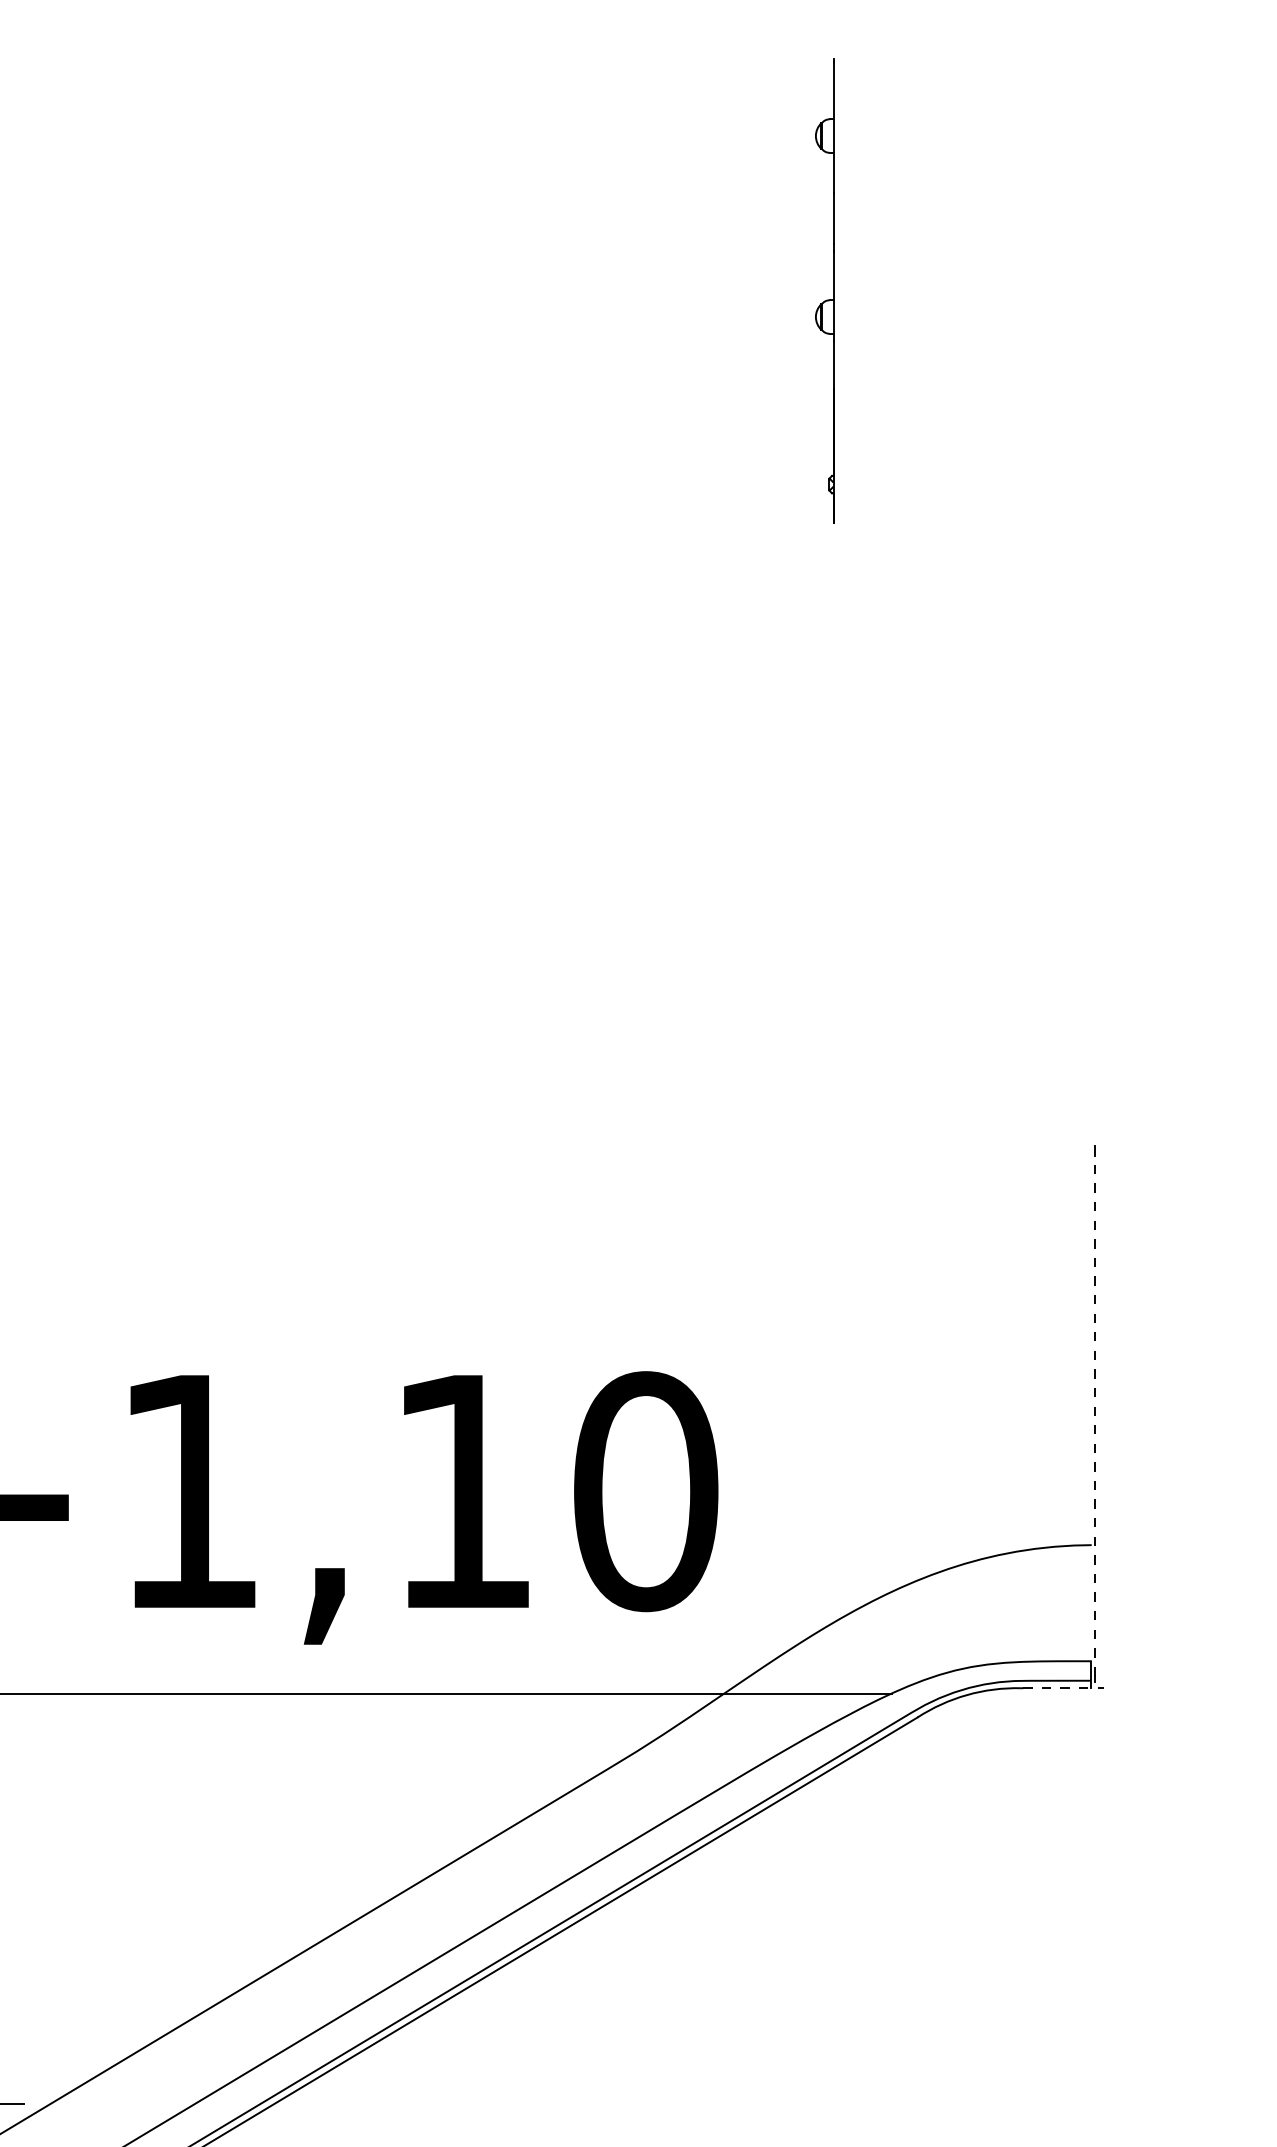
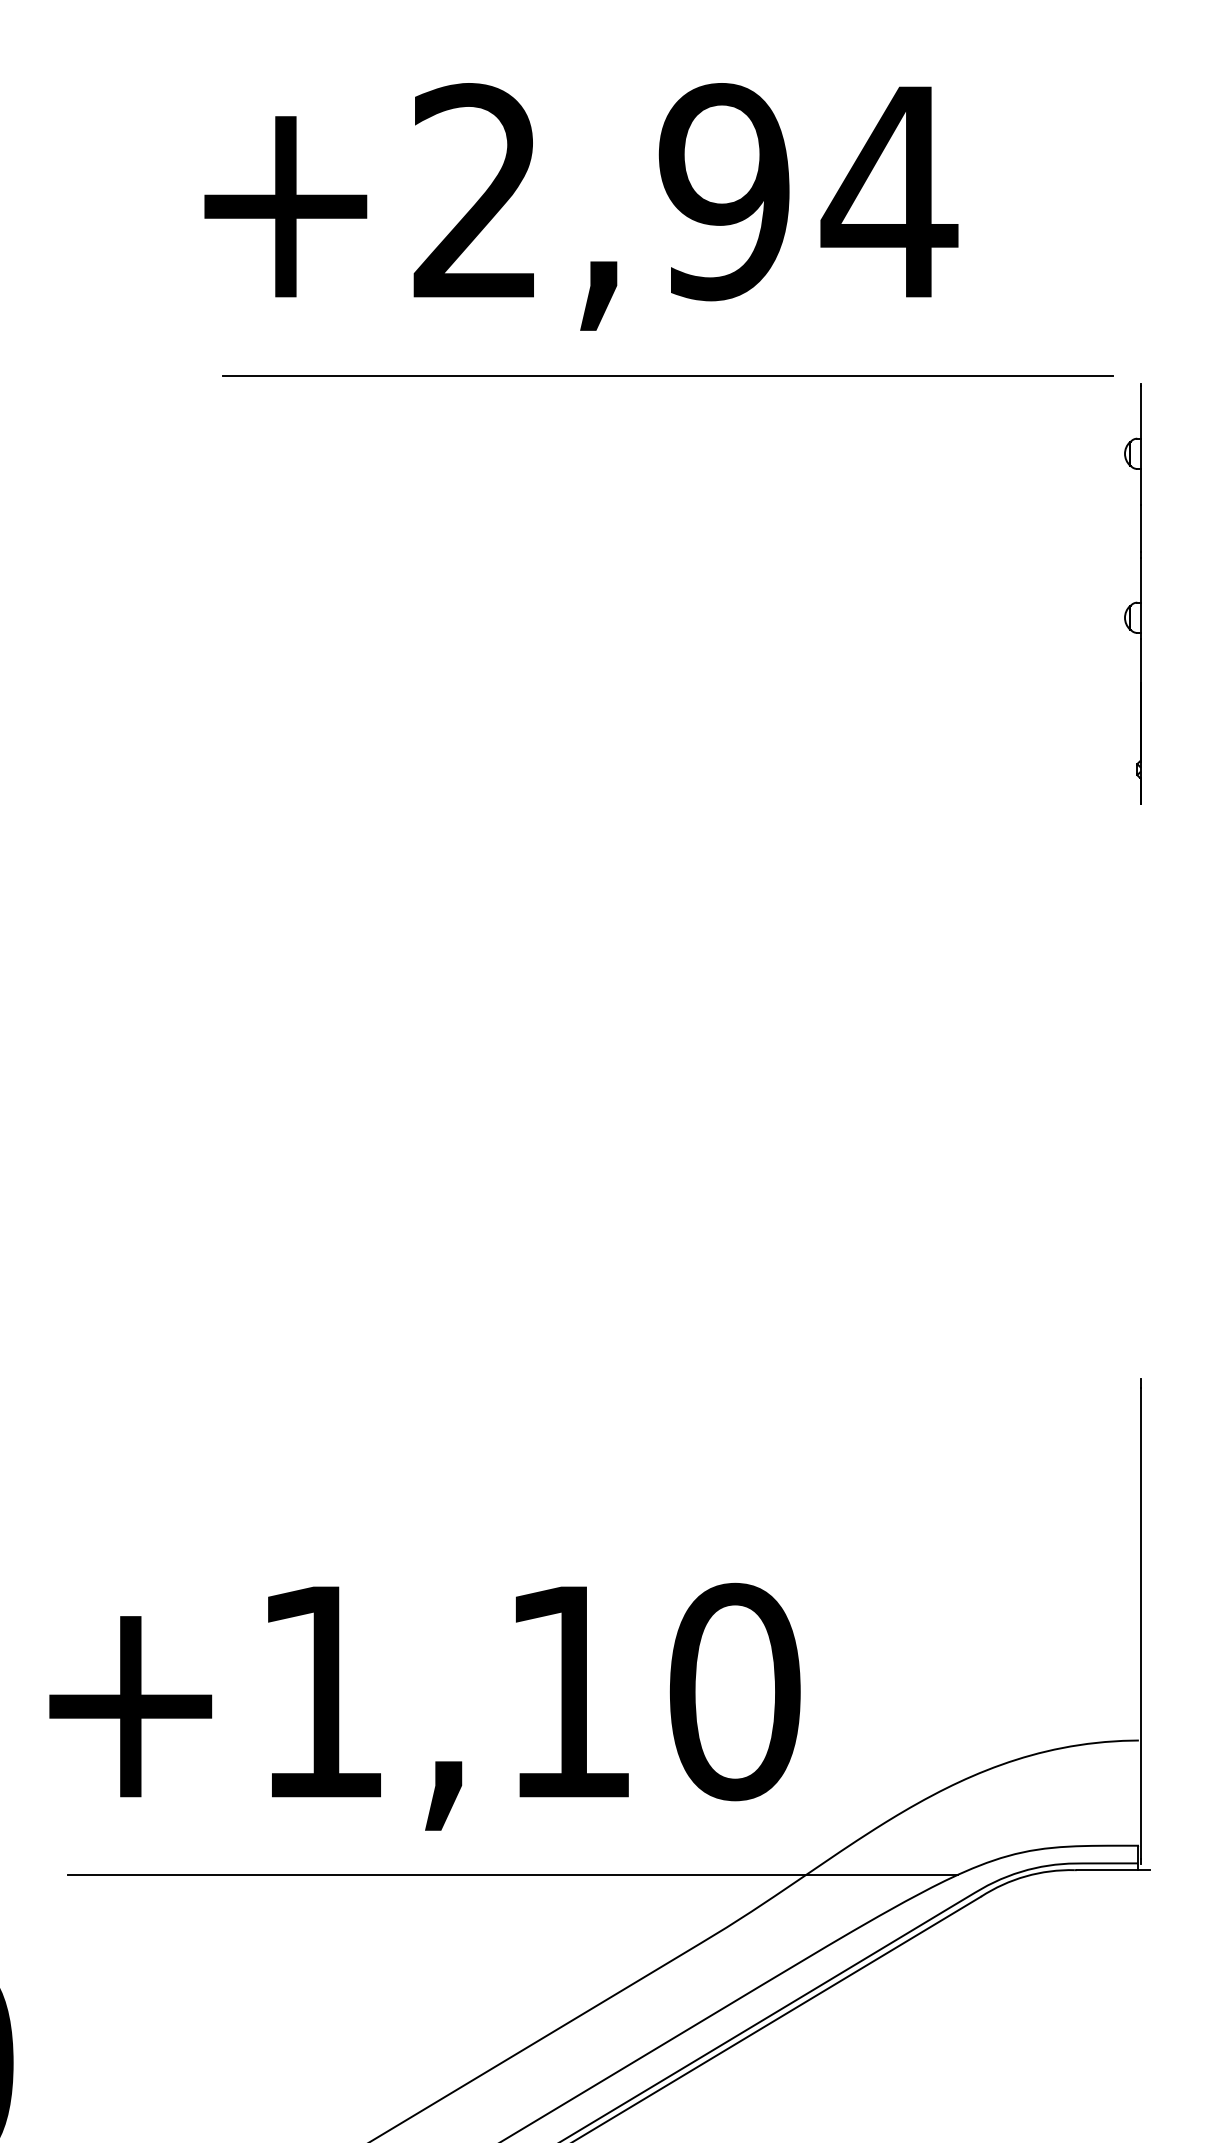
line: (572, 38) -> (668, 375), added
part: (833, 290) -> (1140, 593), moved
line: (1094, 1415) -> (1141, 1623), dashed -> solid
line: (1063, 1688) -> (1113, 1870), dashed -> solid

